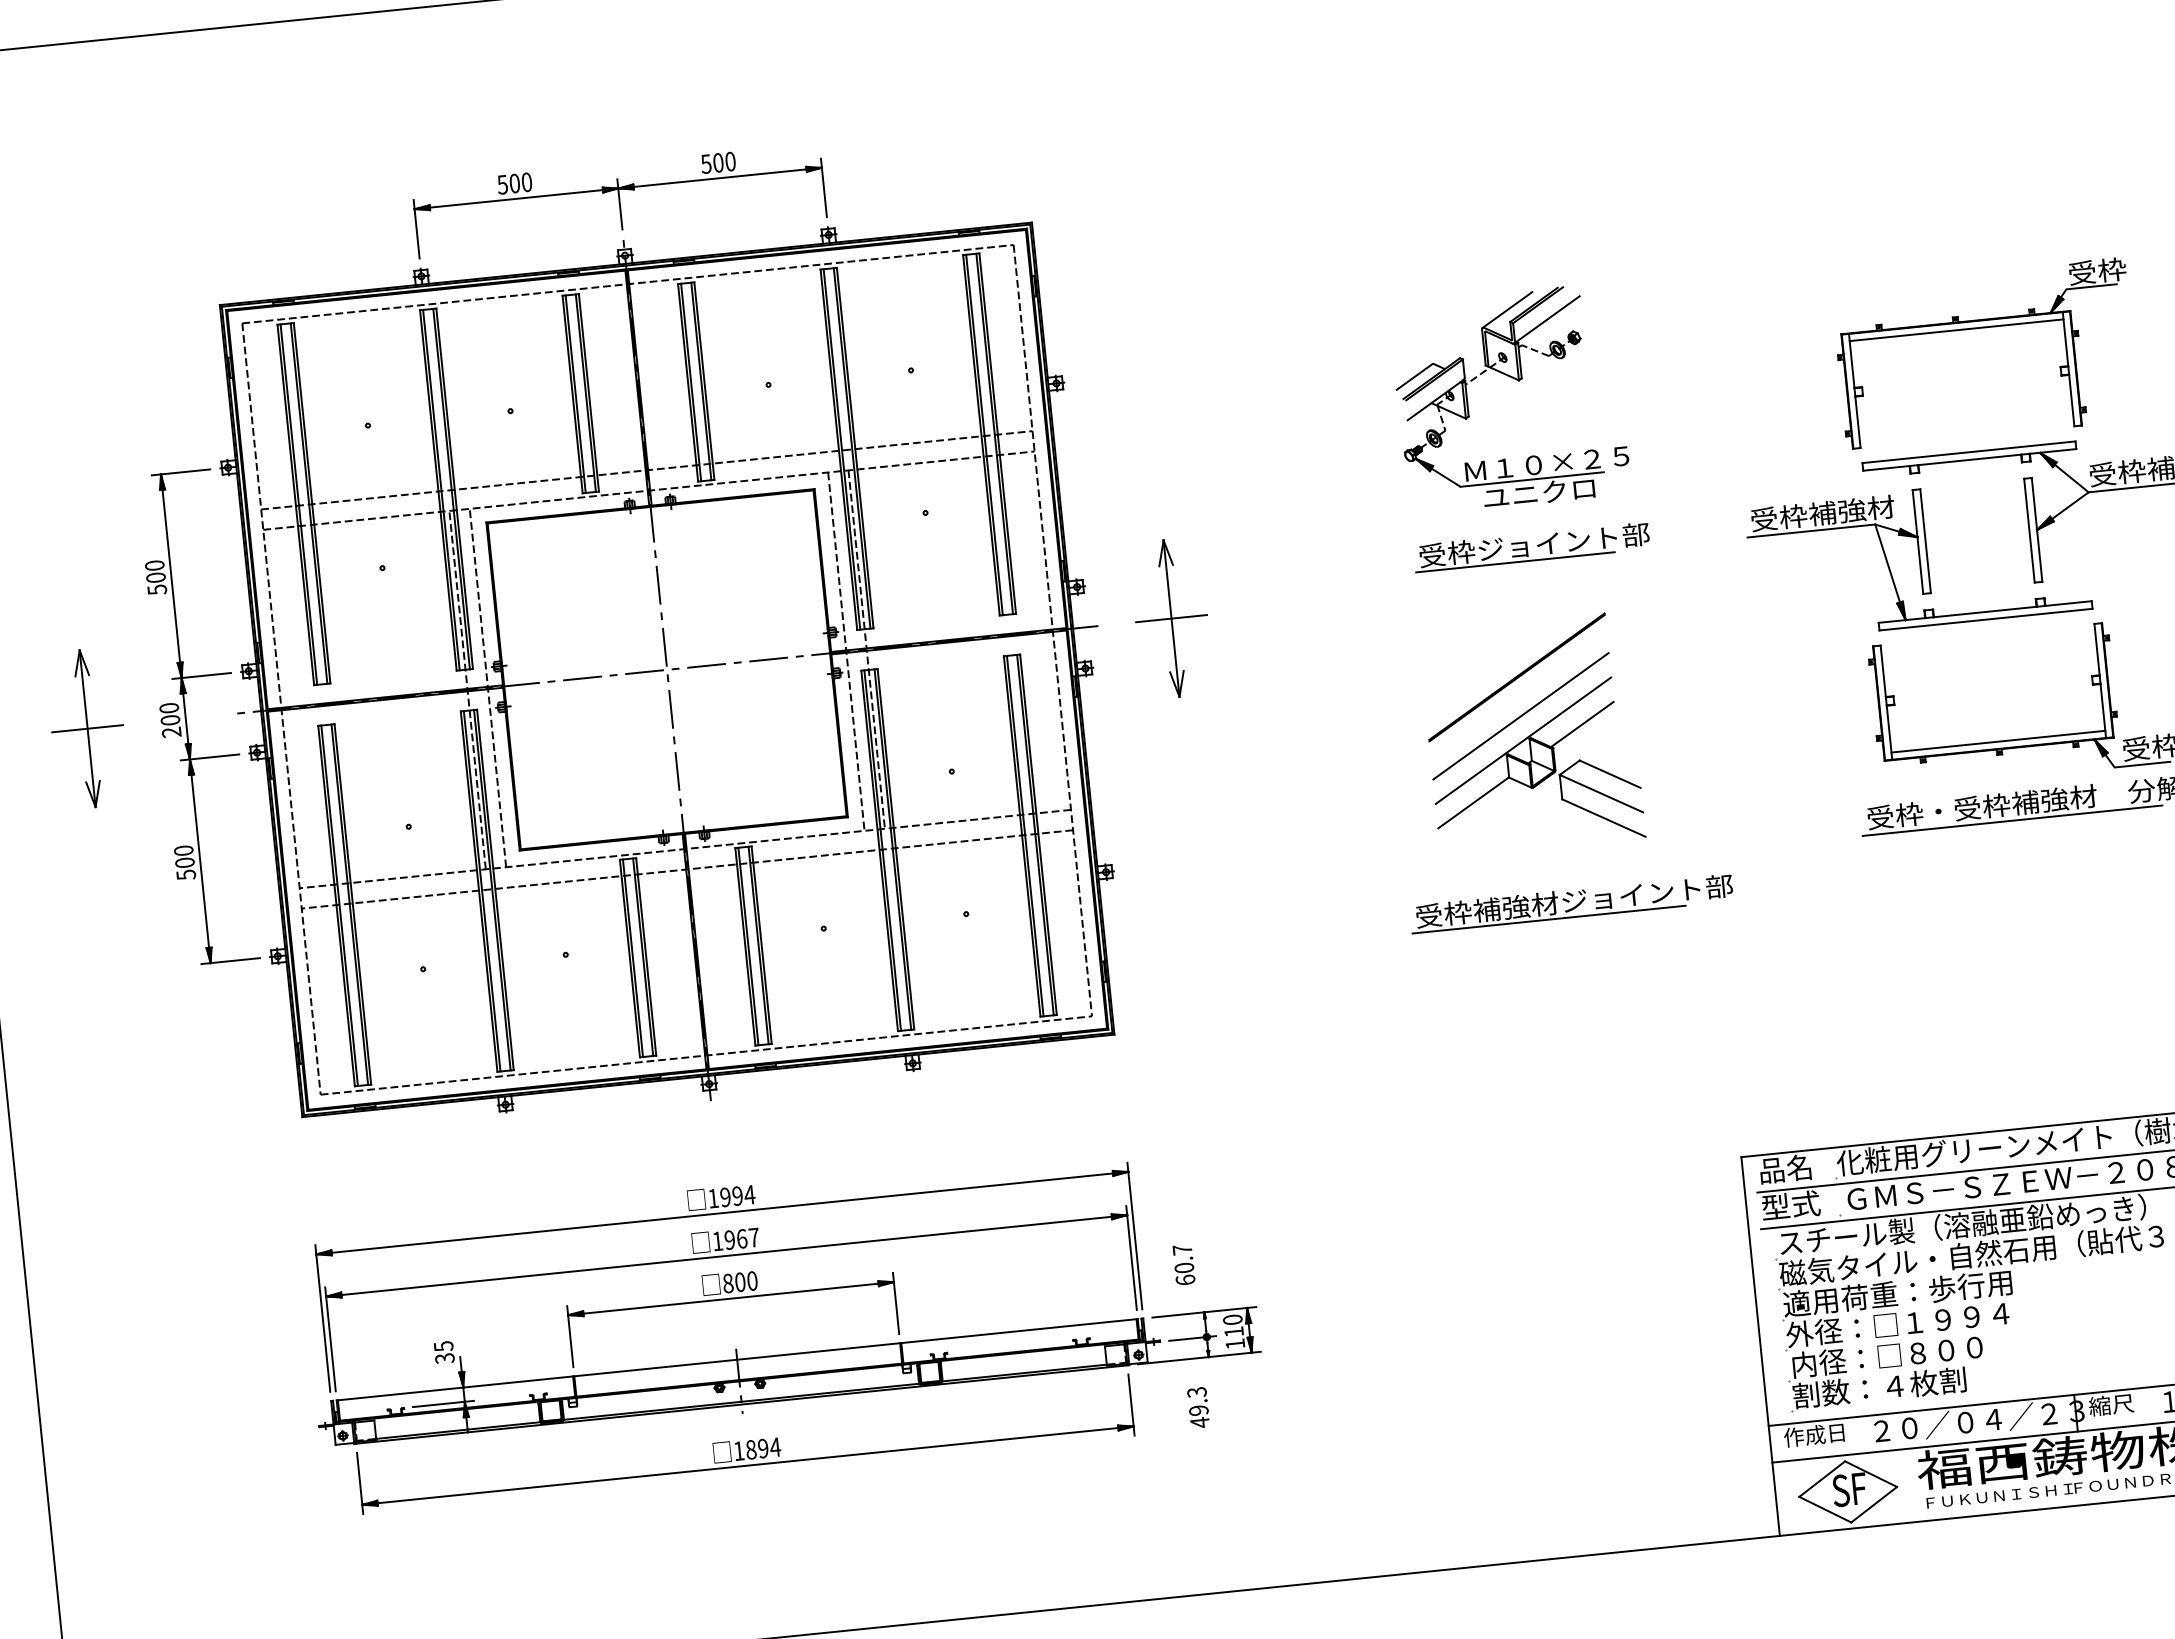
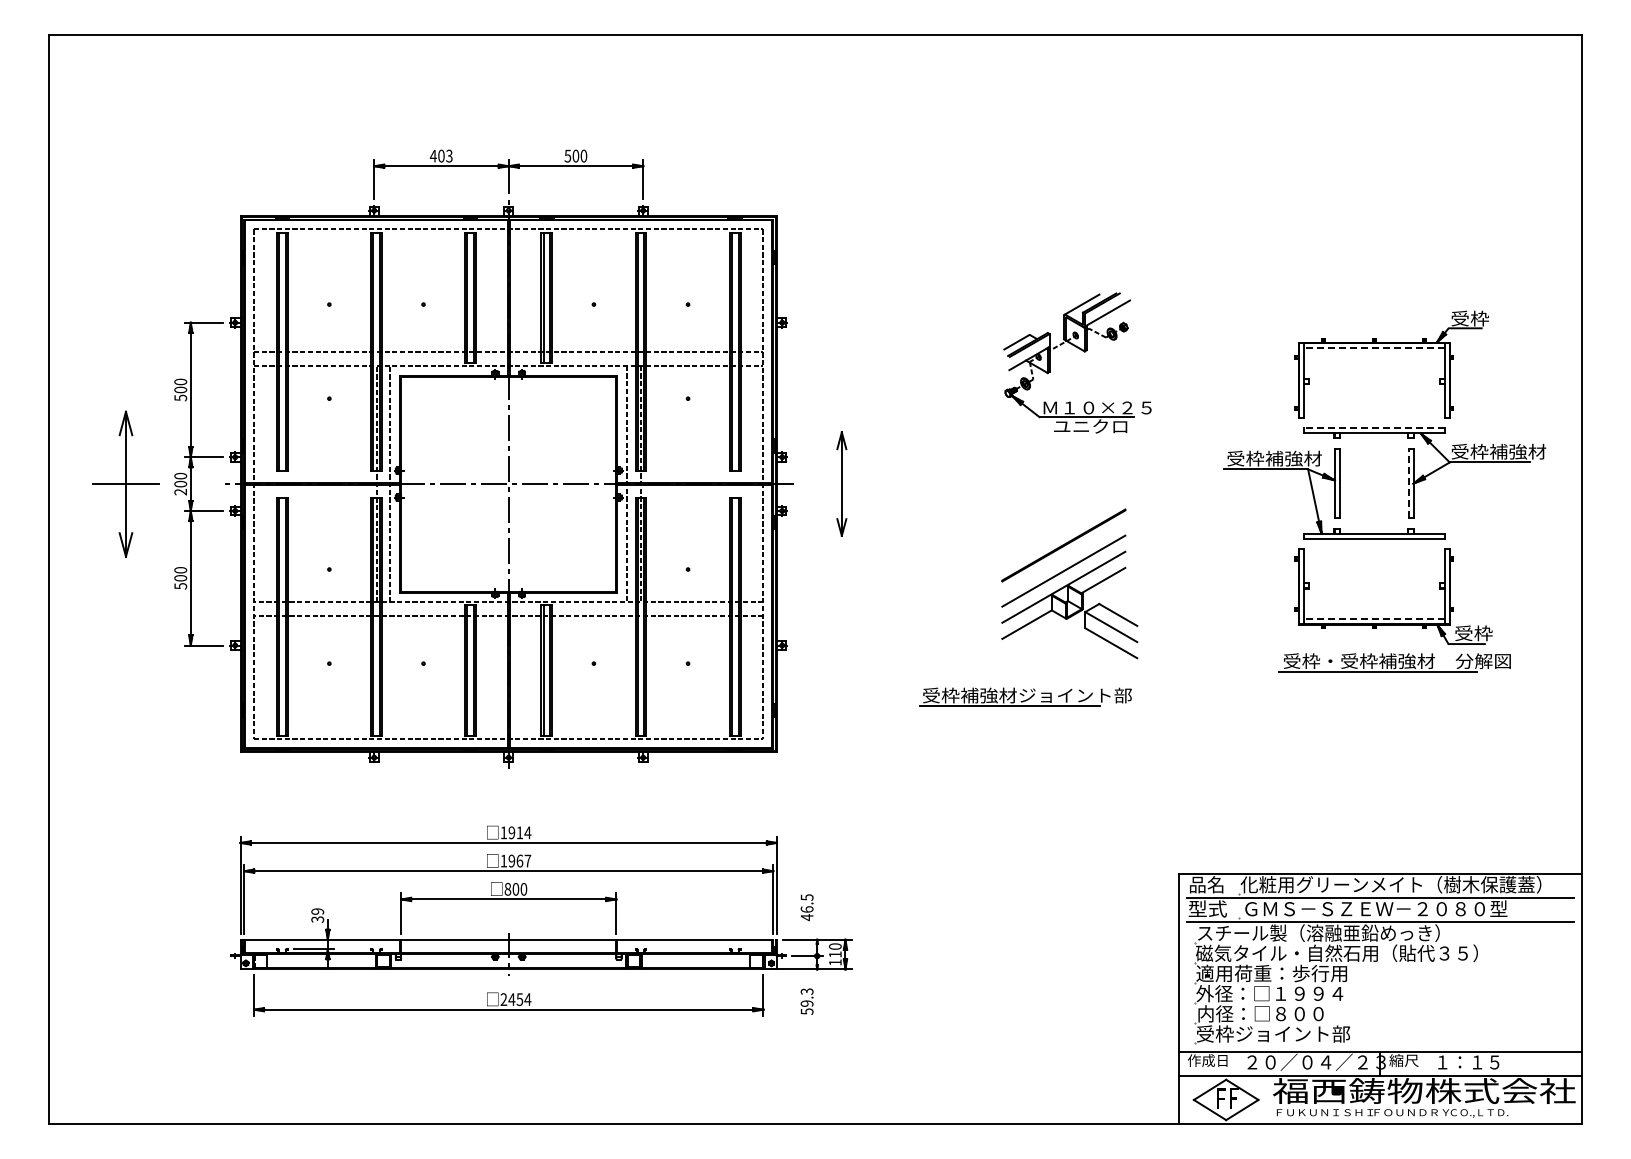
text: (513, 182) -> (440, 155), 500 -> 403
line: (1957, 329) -> (1374, 347), solid -> dashed
line: (1967, 452) -> (1373, 428), solid -> dashed
line: (2029, 530) -> (1408, 483), solid -> dashed
part: (1530, 547) -> (1081, 461), removed
line: (1171, 619) -> (841, 484), removed
part: (86, 727) -> (125, 483), size x1.4
line: (1998, 741) -> (1374, 619), solid -> dashed
part: (1571, 902) -> (1025, 696), moved
text: (737, 1195) -> (519, 832), 1994 -> 1914
text: (1183, 1265) -> (806, 907), 60.7 -> 46.5
text: (443, 1346) -> (317, 911), 35 -> 39
text: (1909, 1384) -> (1273, 1033), 割数：４枚割 -> 受枠ジョイント部
text: (1199, 1422) -> (806, 1011), 49.3 -> 59.3
text: (750, 1449) -> (511, 999), 1894 -> 2454
text: (1840, 1490) -> (1221, 1098), S -> F

